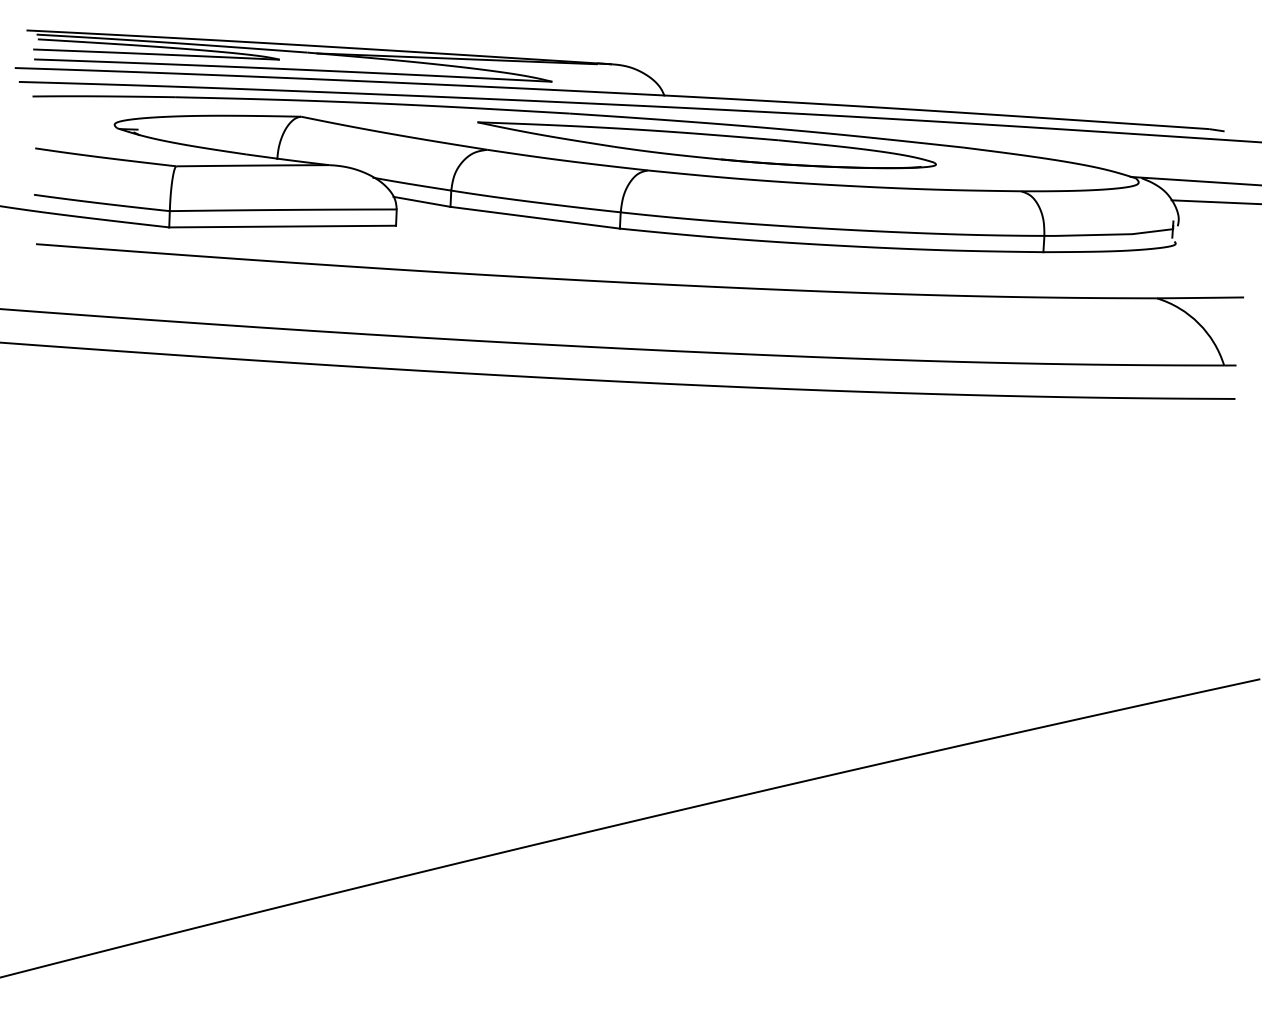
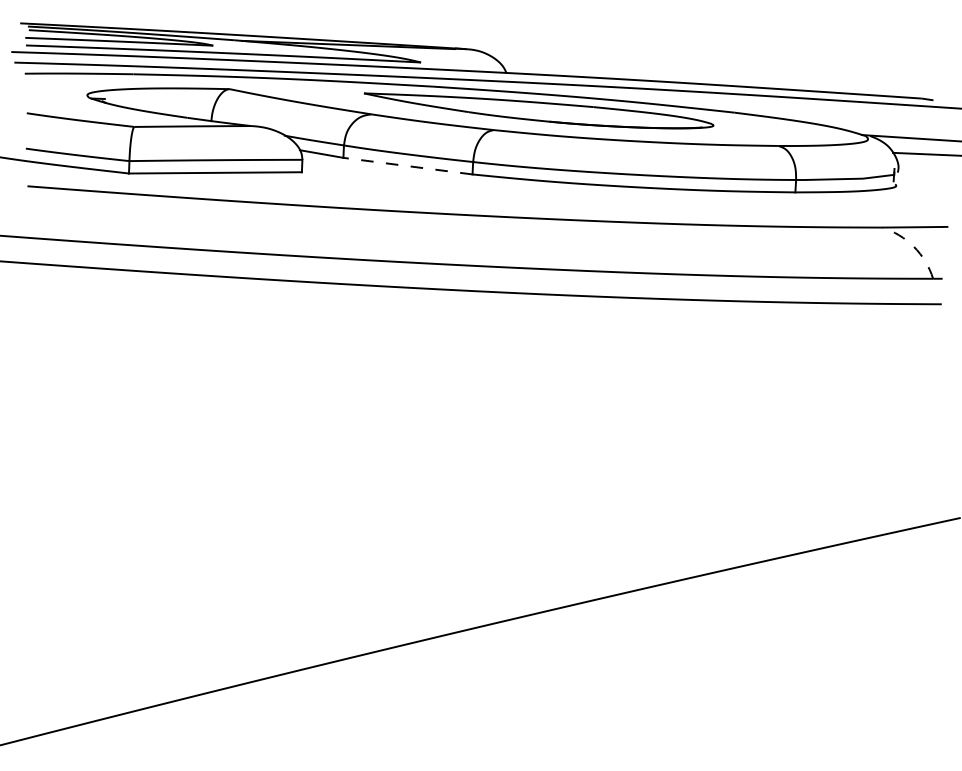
line: (534, 217) -> (407, 165), solid -> dashed
arc: (1198, 323) -> (913, 246), solid -> dashed

